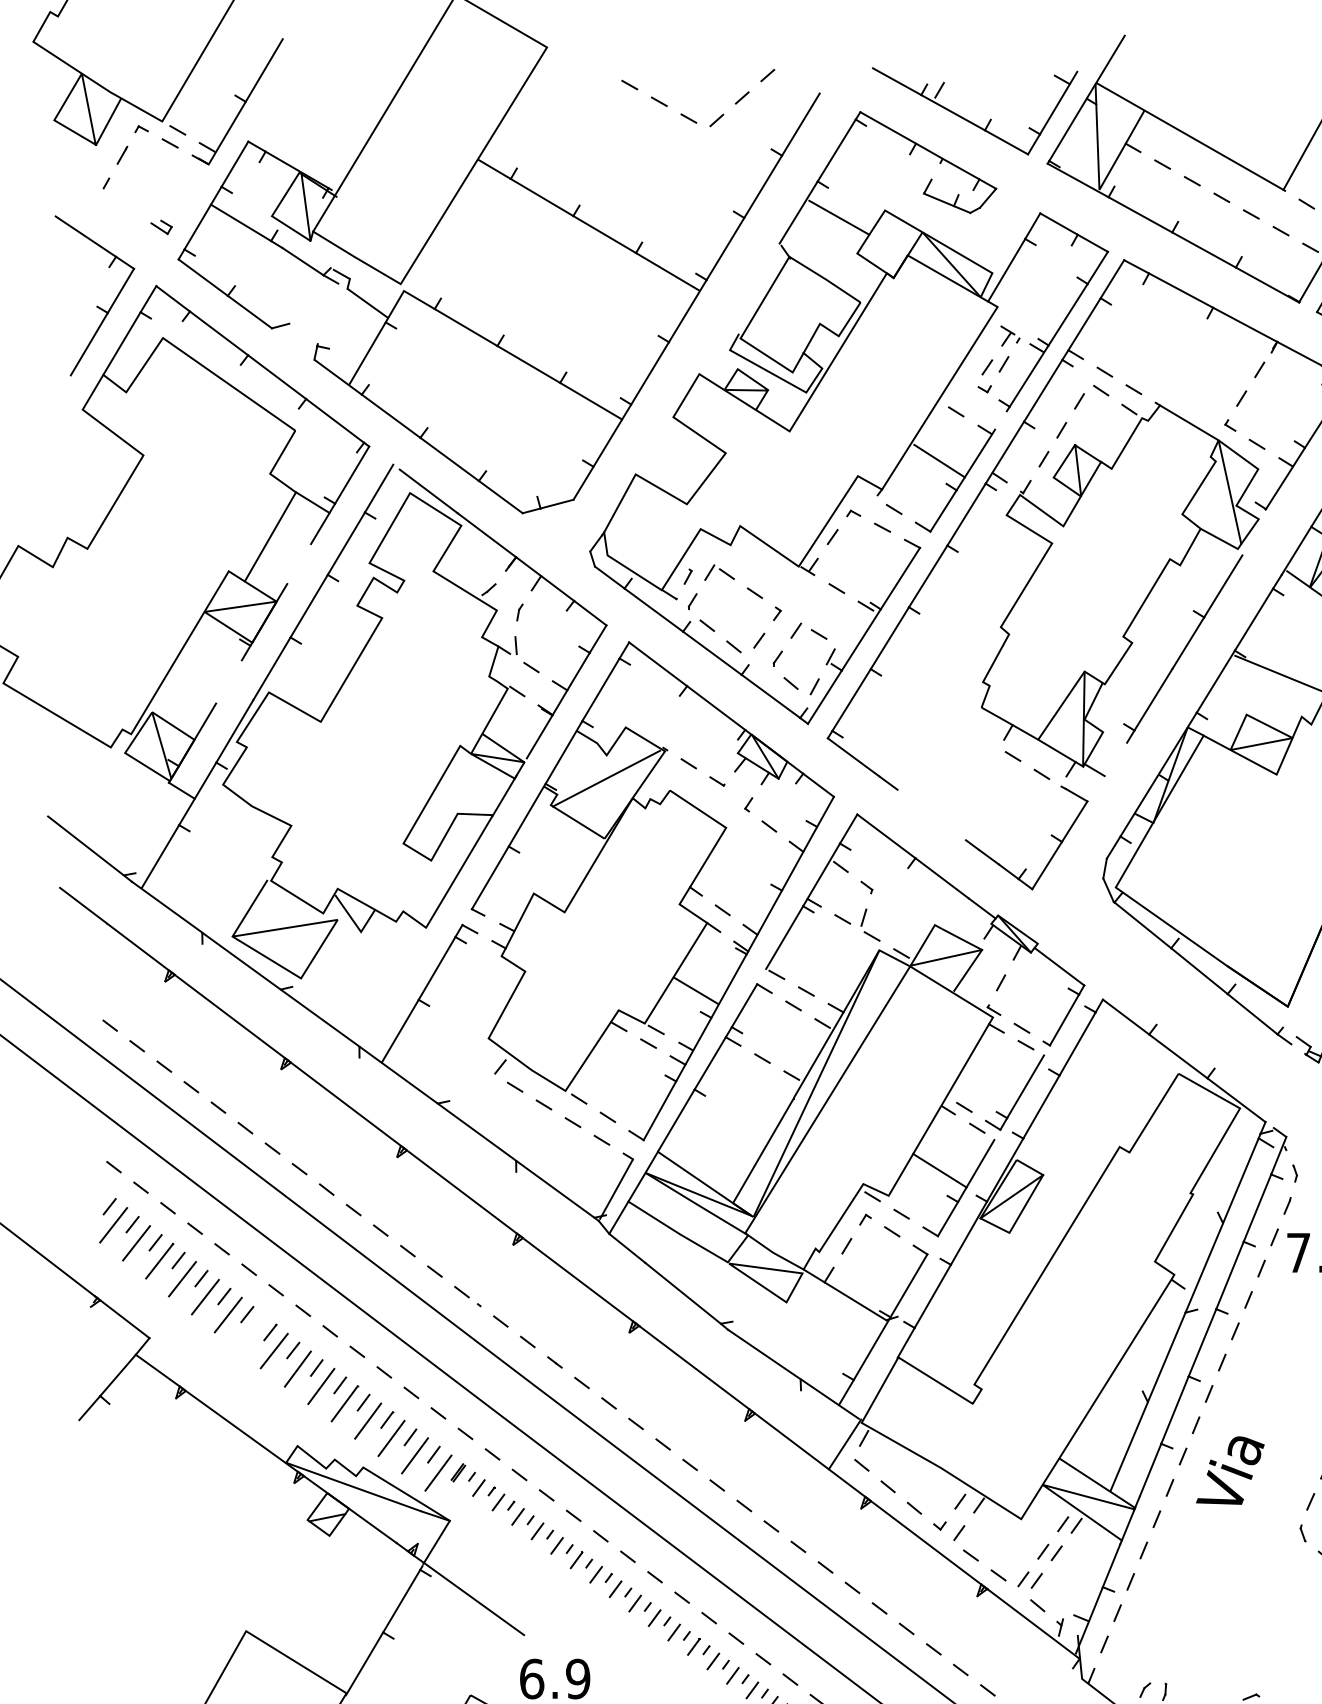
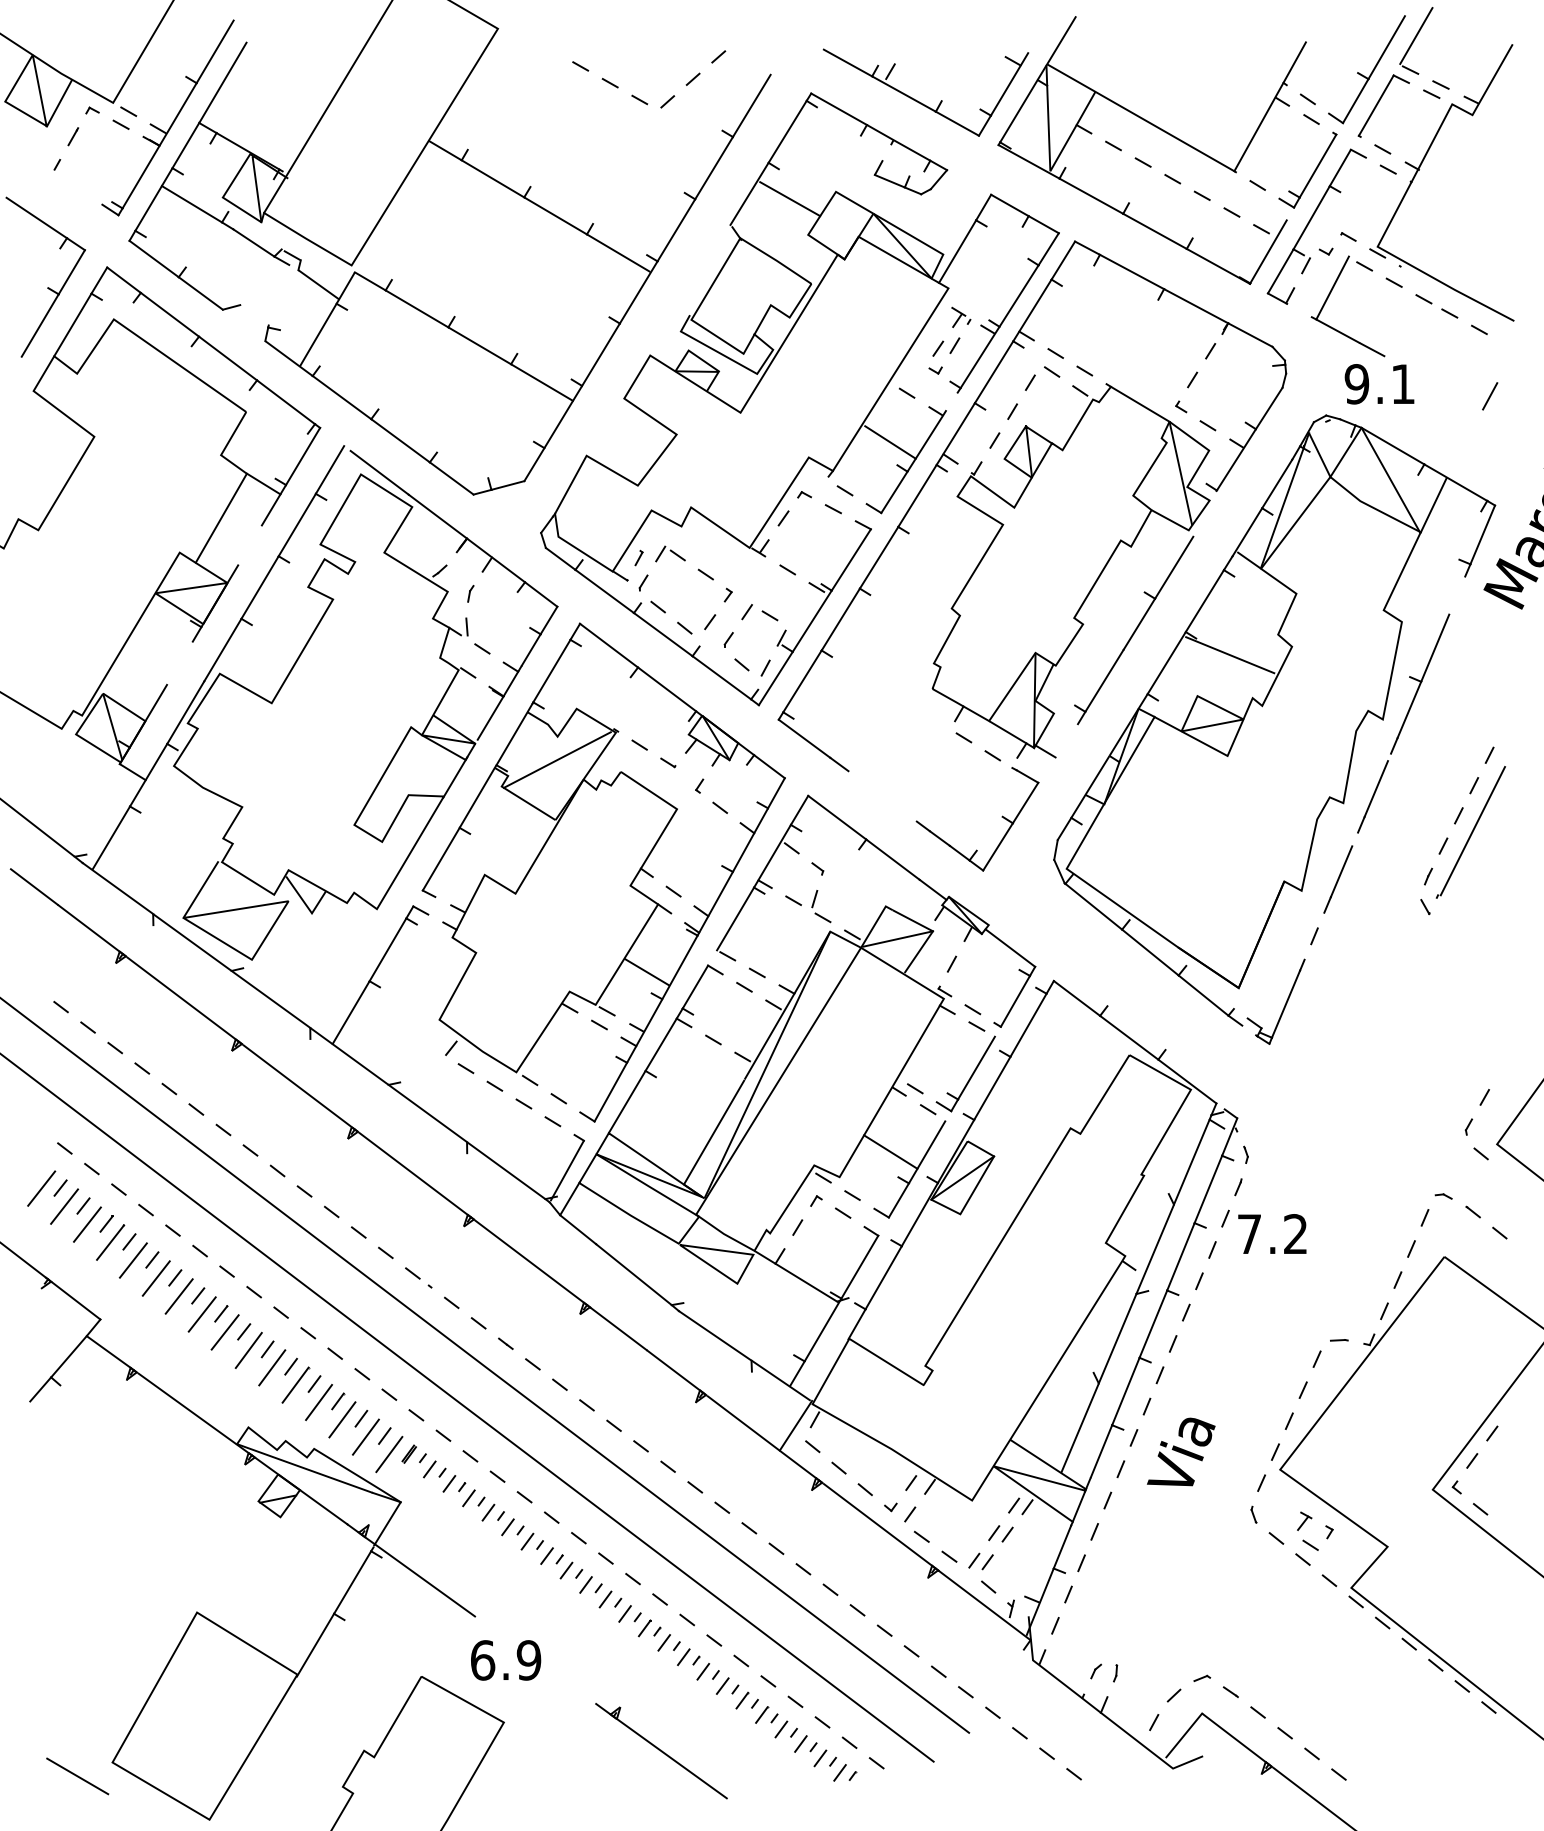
line: (271, 101) -> (222, 82), added
line: (189, 195) -> (140, 176), added
line: (90, 1207) -> (41, 1188), added
line: (250, 1333) -> (201, 1314), added

